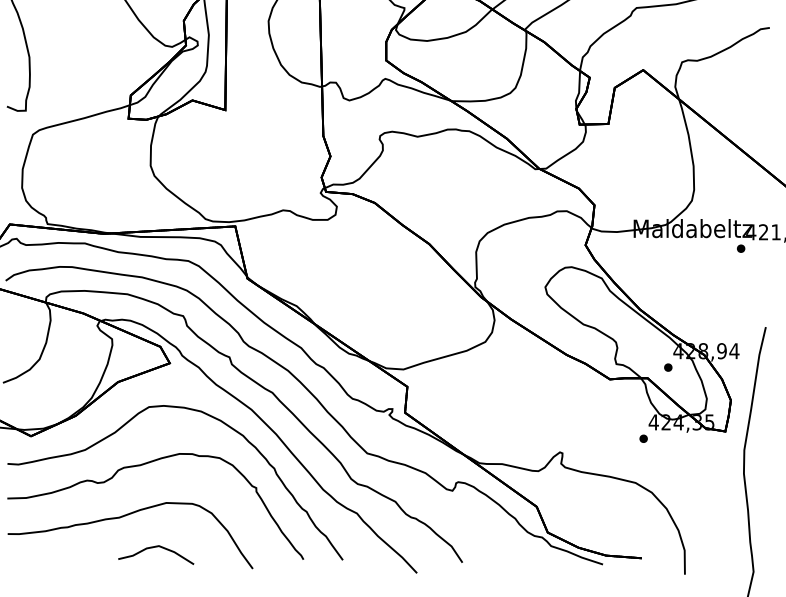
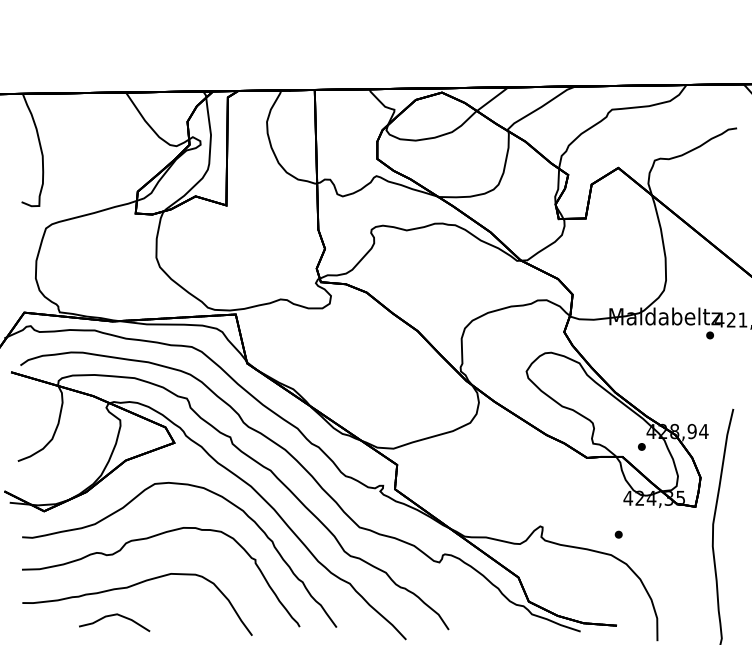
part: (643, 438) -> (618, 534), moved
part: (153, 548) -> (112, 616), moved

